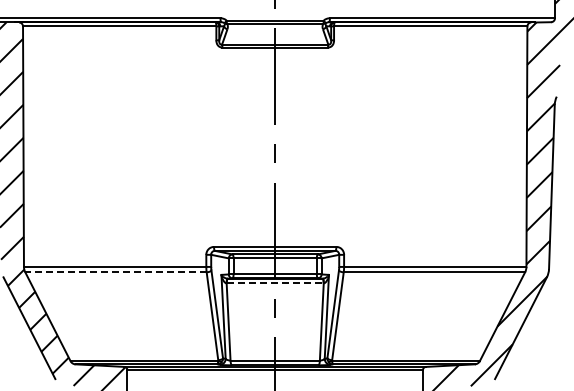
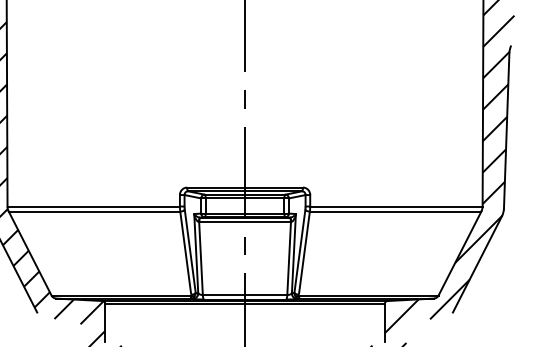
line: (115, 272) -> (94, 211), dashed -> solid
line: (275, 283) -> (245, 222), dashed -> solid

